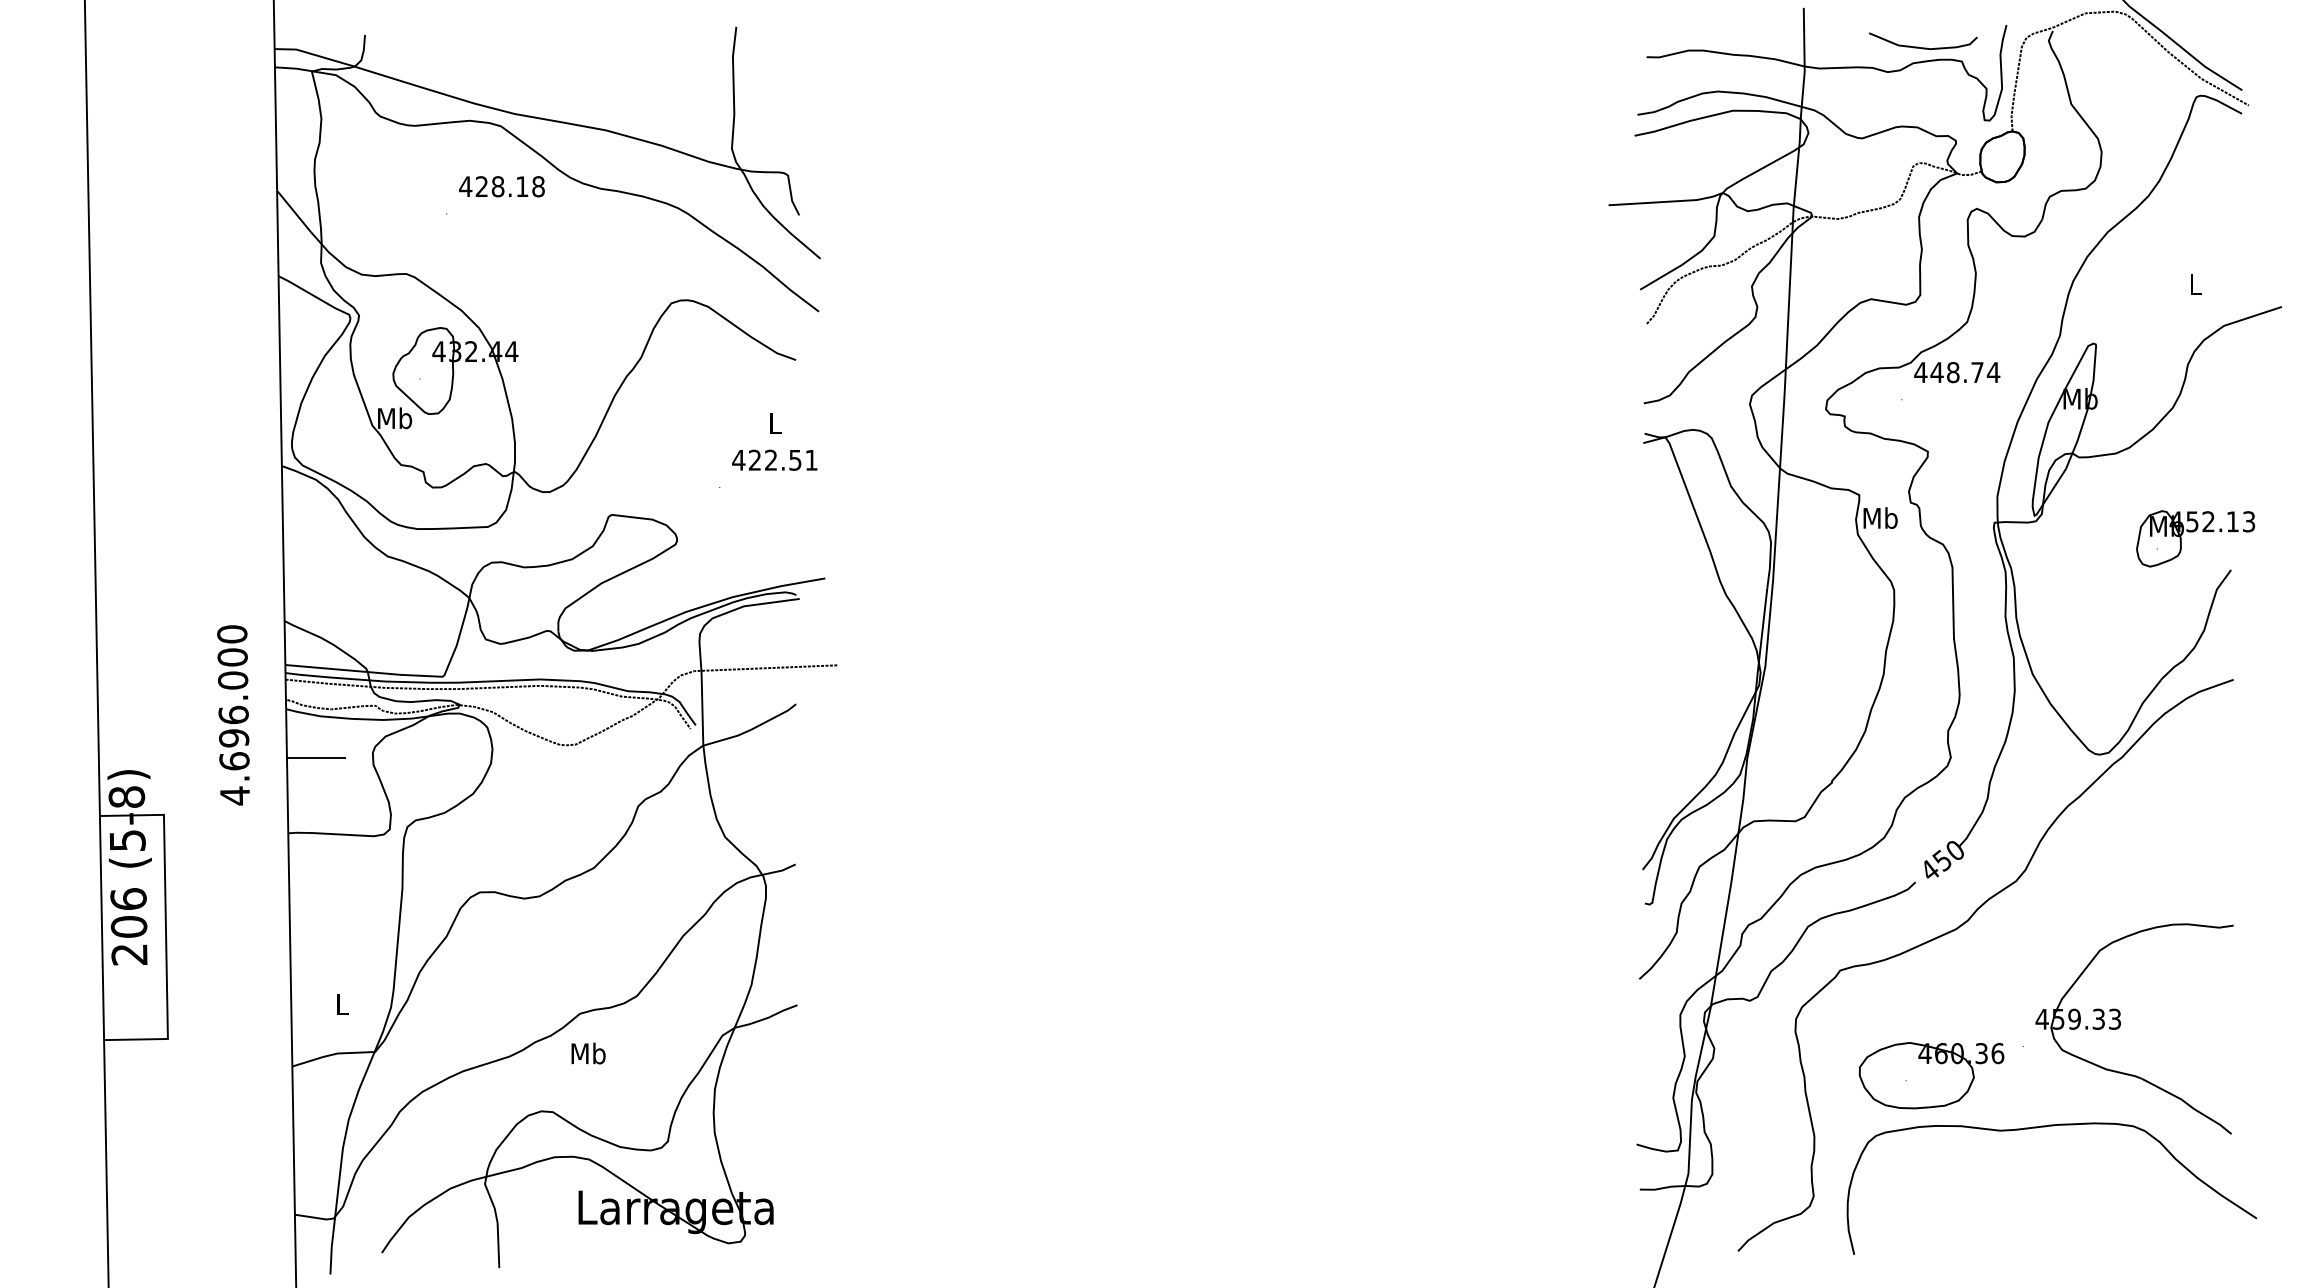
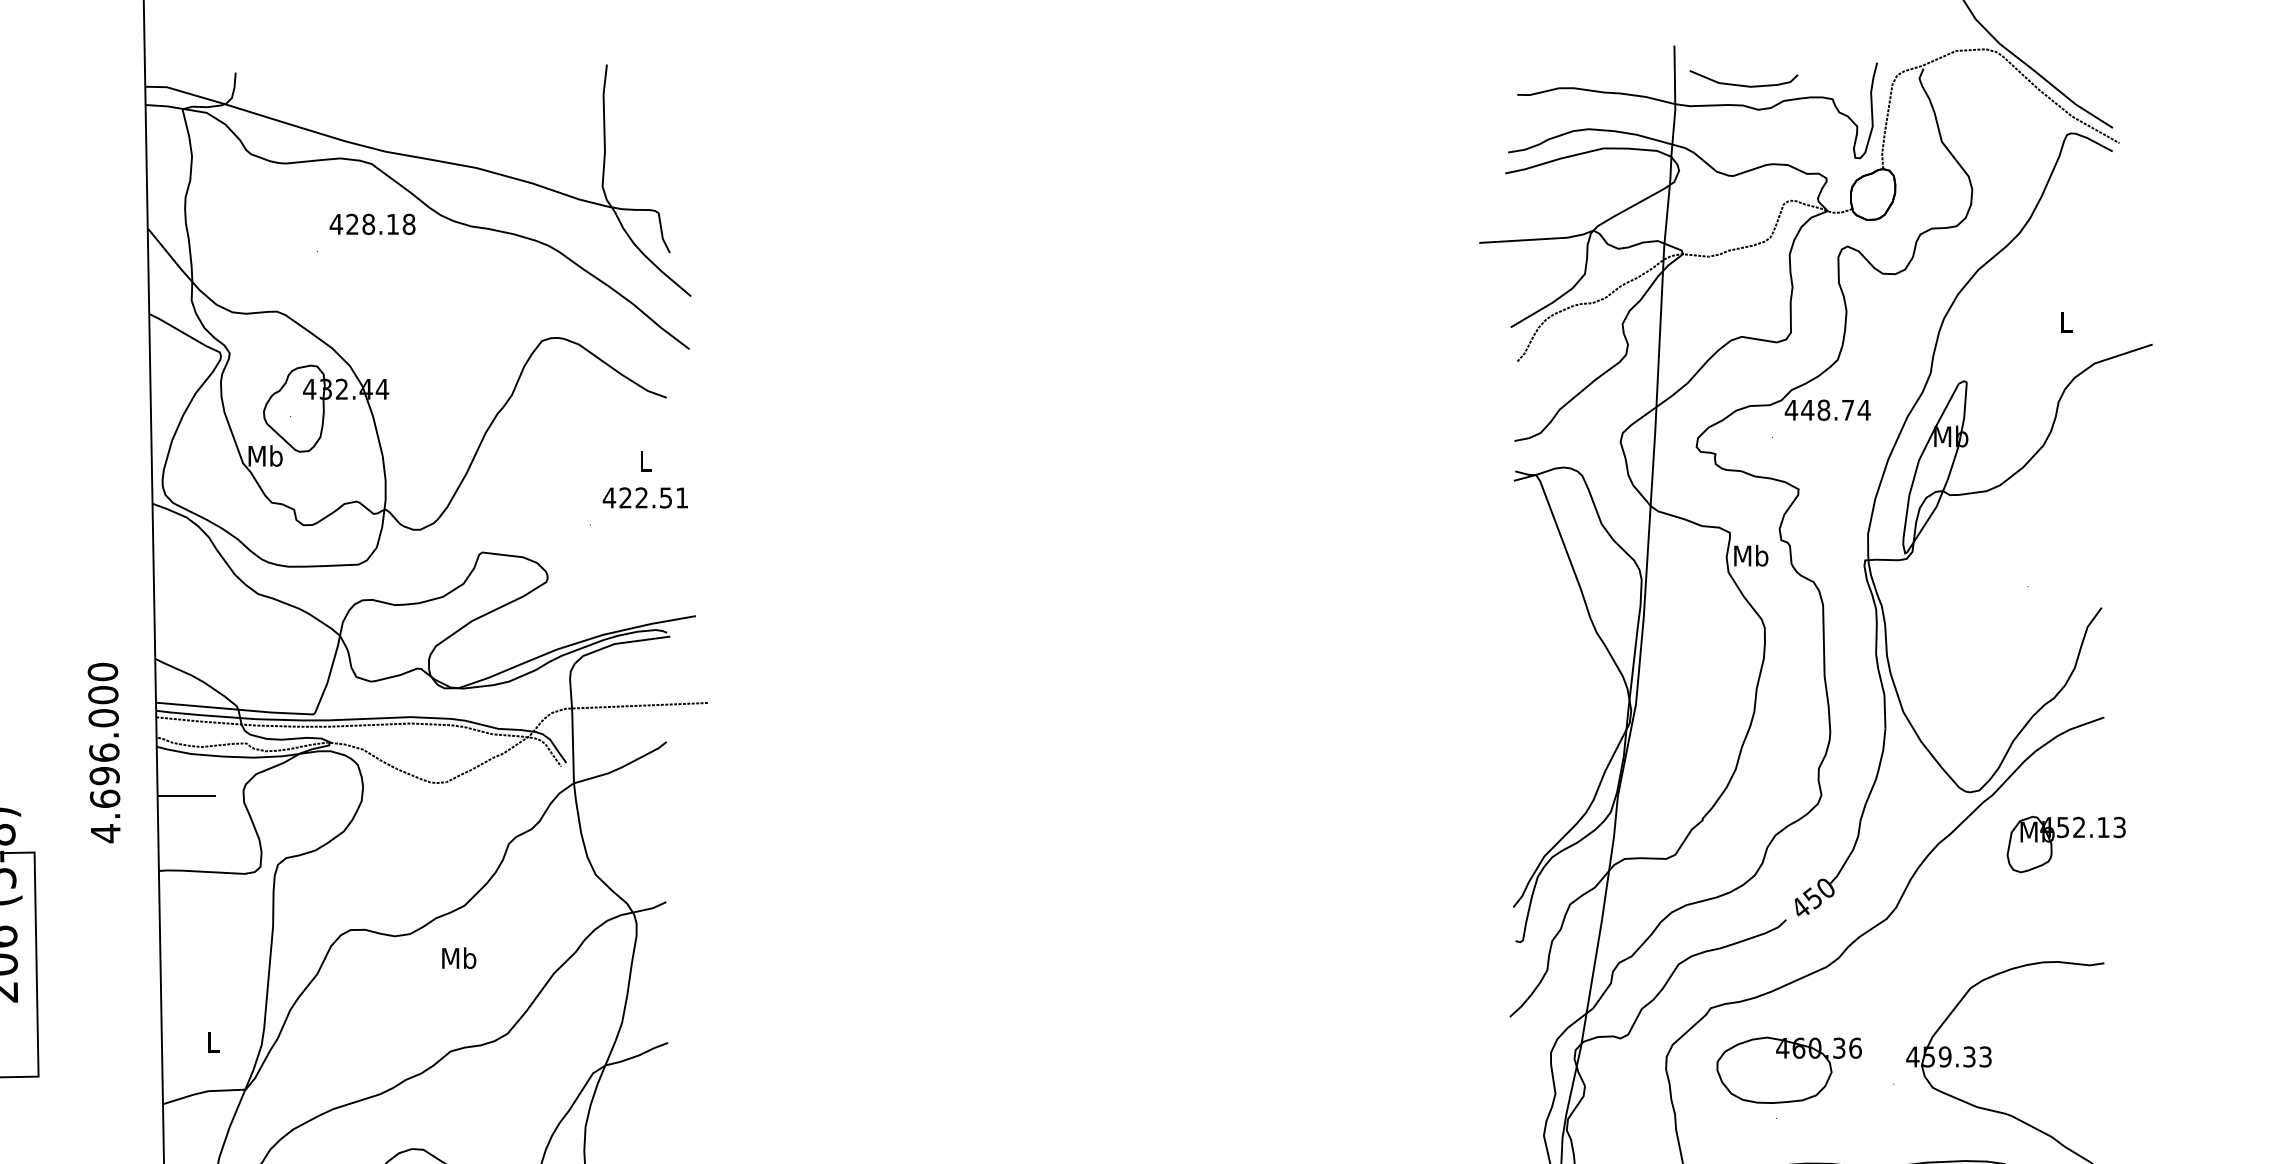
curve: (1923, 47) -> (1744, 85), moved
part: (2193, 532) -> (2064, 838), moved
text: (588, 1053) -> (459, 958), moved
part: (1931, 1075) -> (1789, 1070), moved

